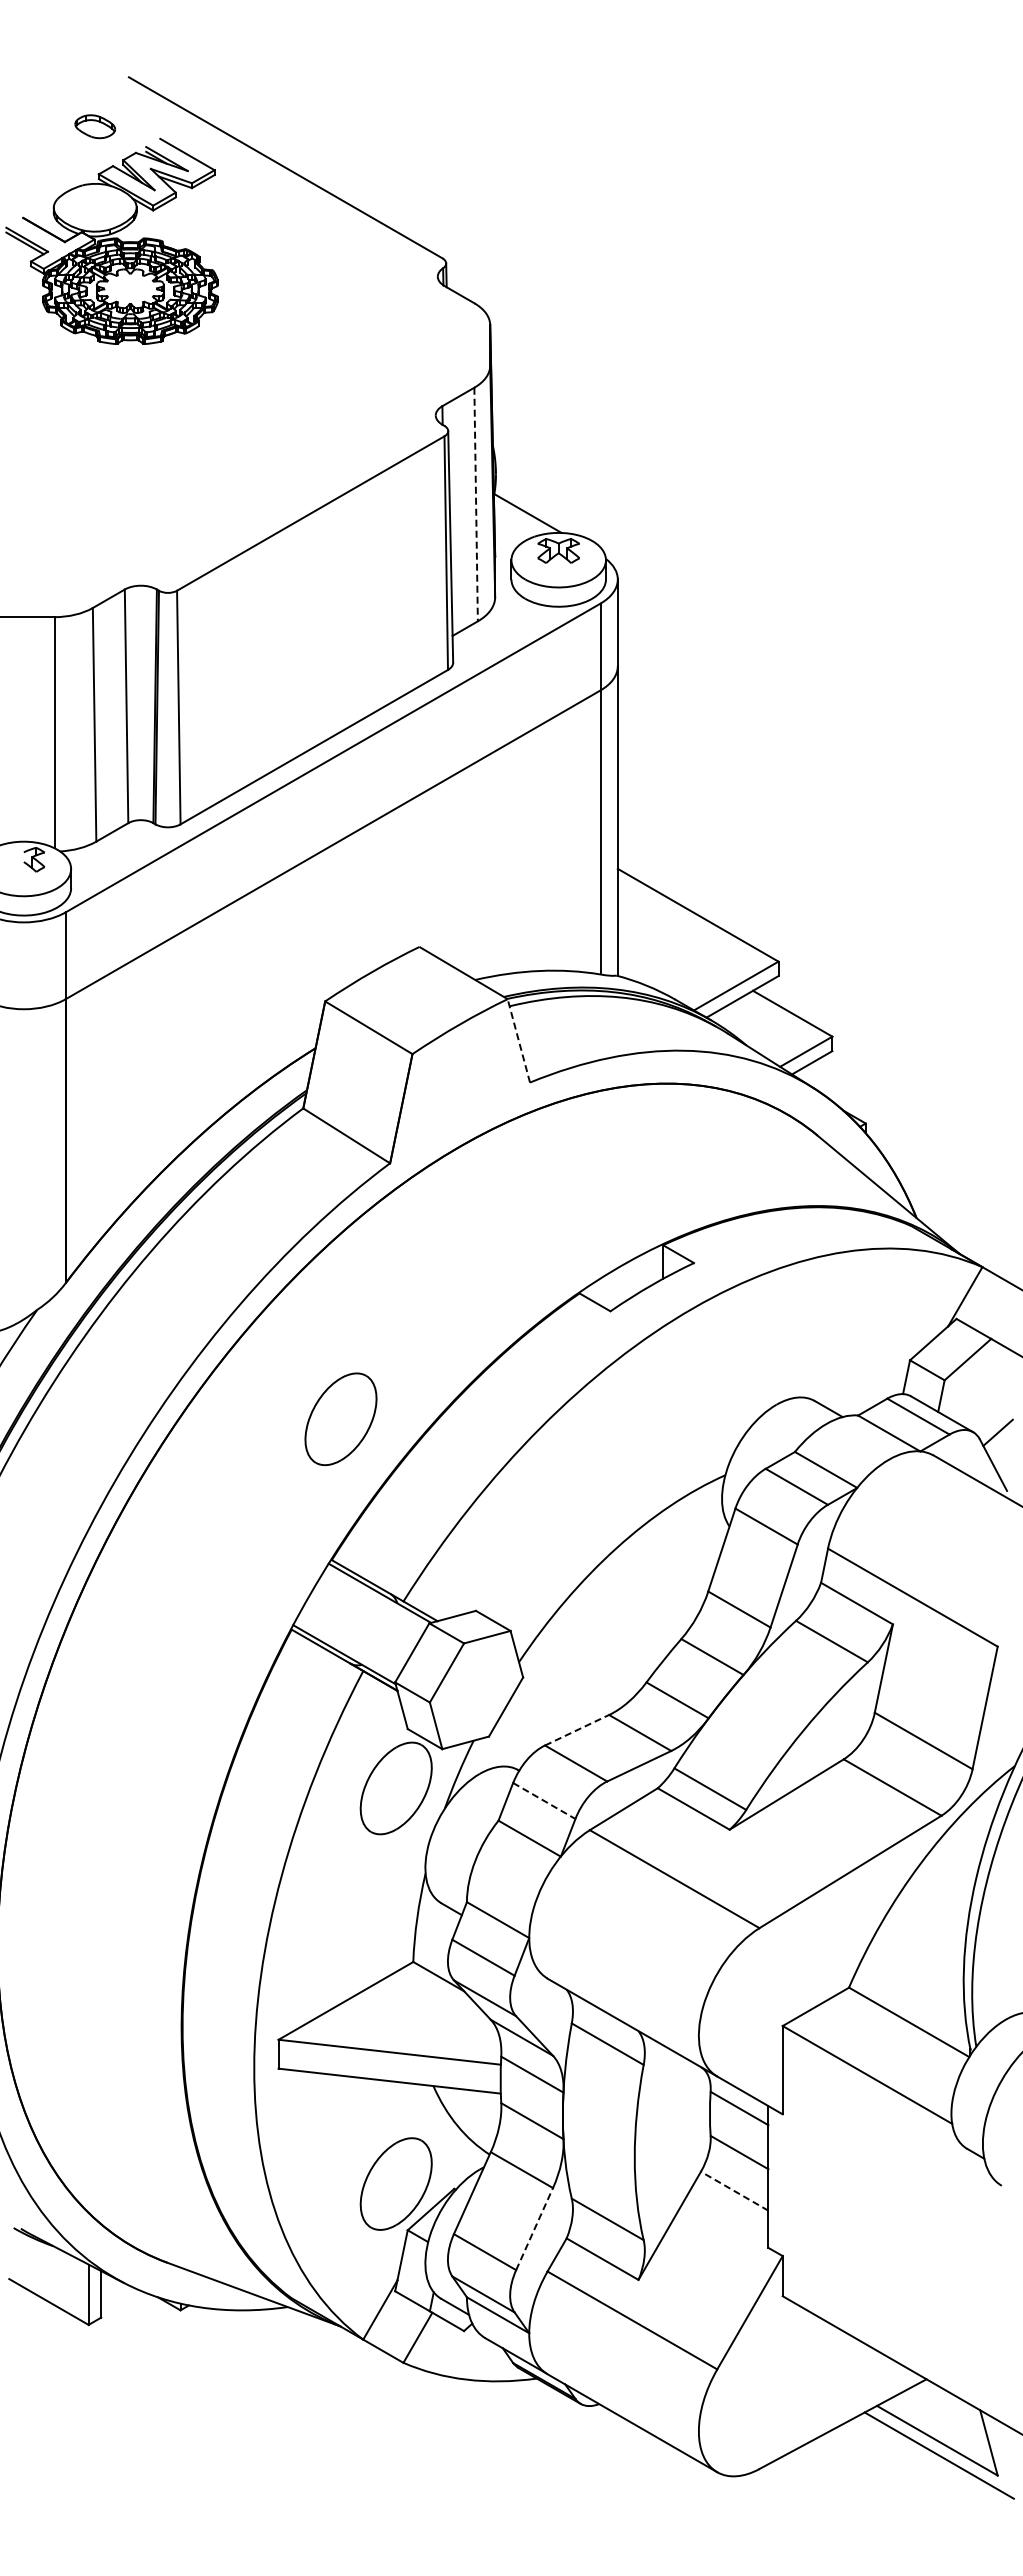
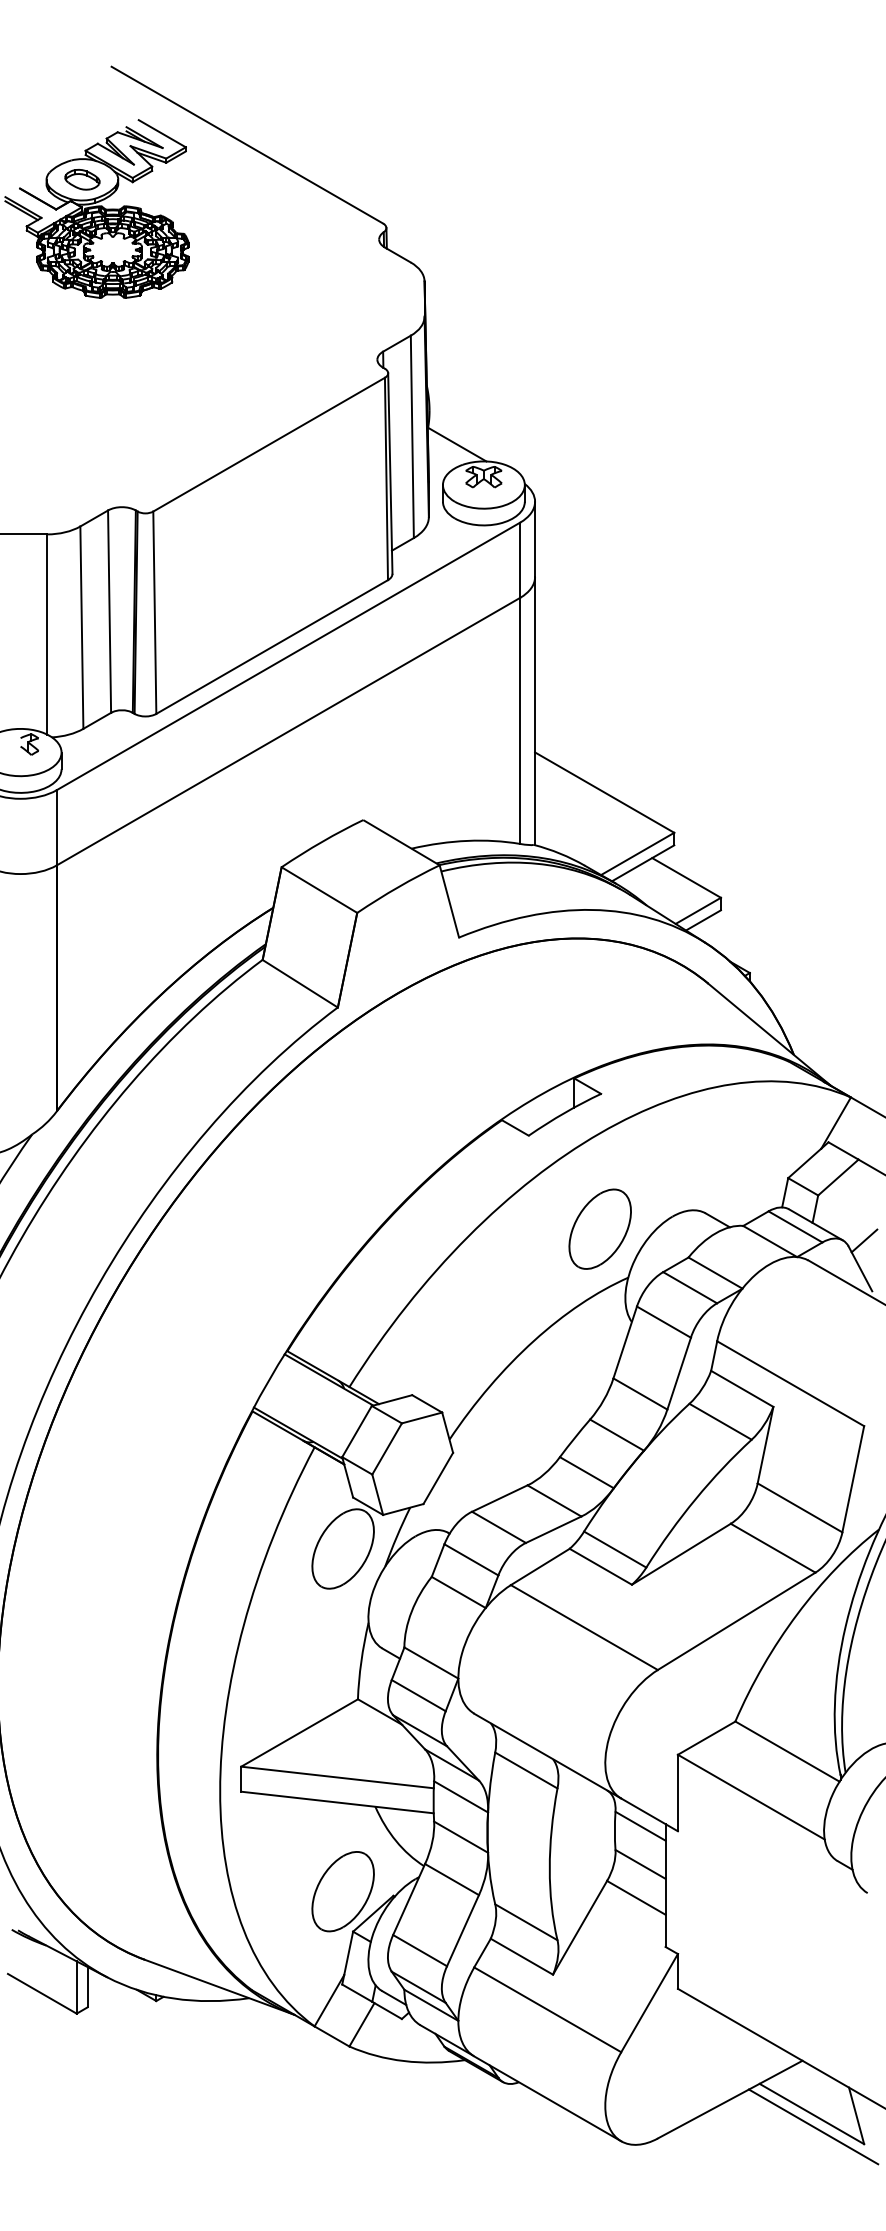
part: (95, 126) -> (82, 179), moved
line: (476, 504) -> (412, 436), dashed -> solid
line: (518, 1040) -> (449, 901), dashed -> solid
part: (340, 1419) -> (599, 1229), moved
line: (577, 1730) -> (500, 1498), dashed -> solid
line: (544, 1800) -> (471, 1559), dashed -> solid
line: (734, 2191) -> (636, 1898), dashed -> solid
line: (534, 2229) -> (462, 1931), dashed -> solid

